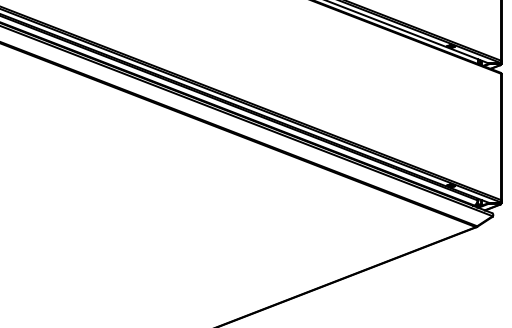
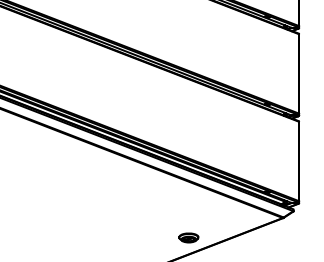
part: (325, 258) -> (188, 237), added

